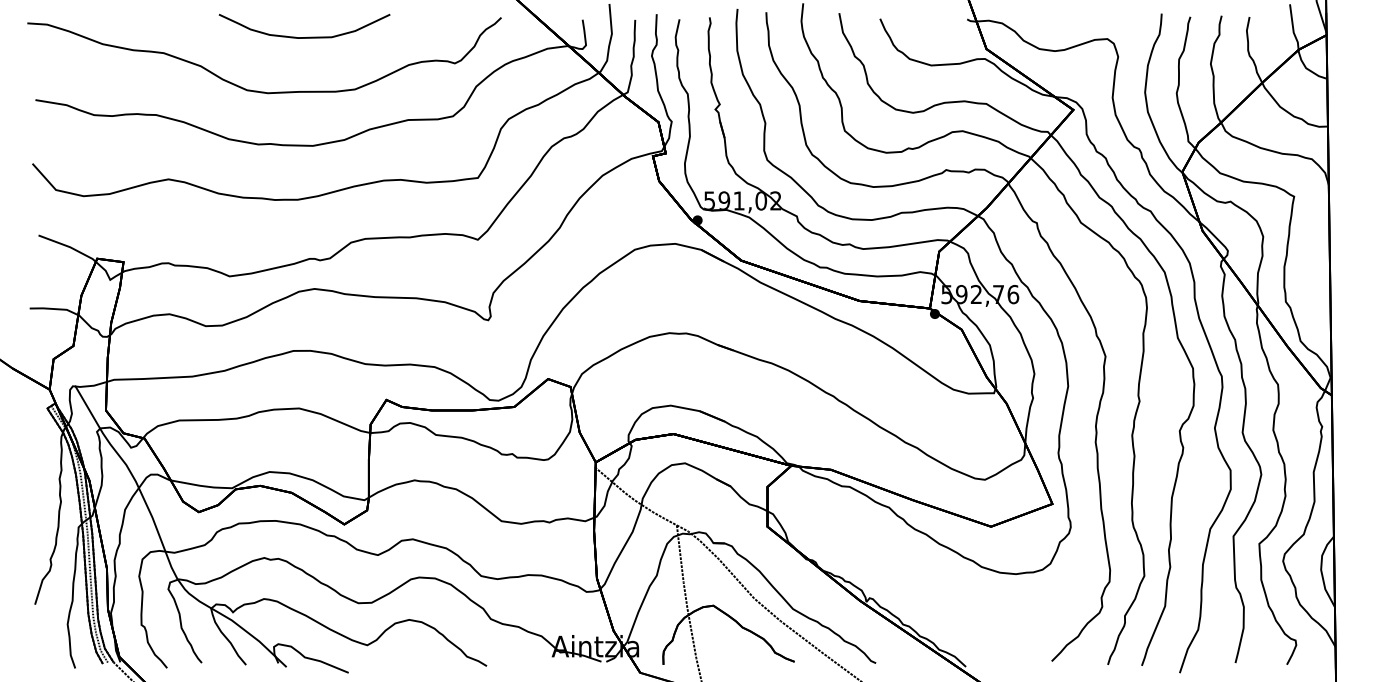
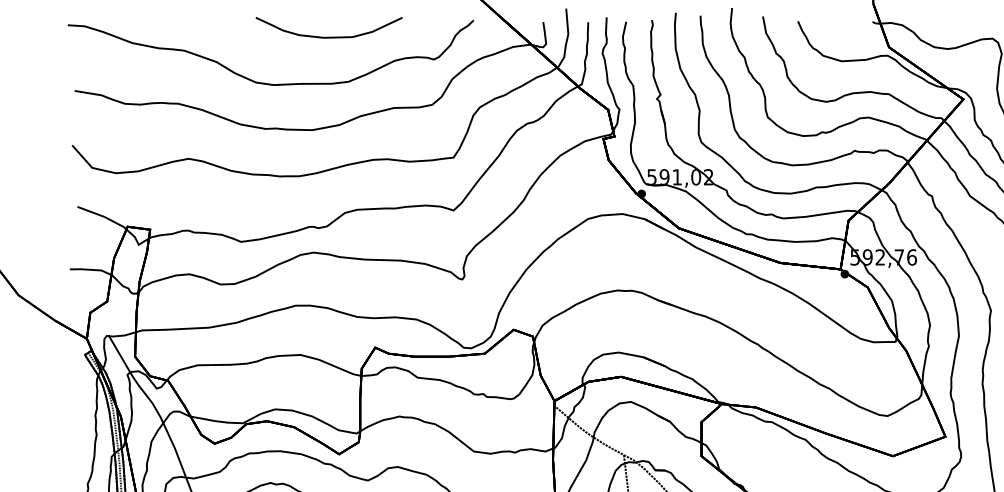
part: (308, 36) -> (332, 36), moved

